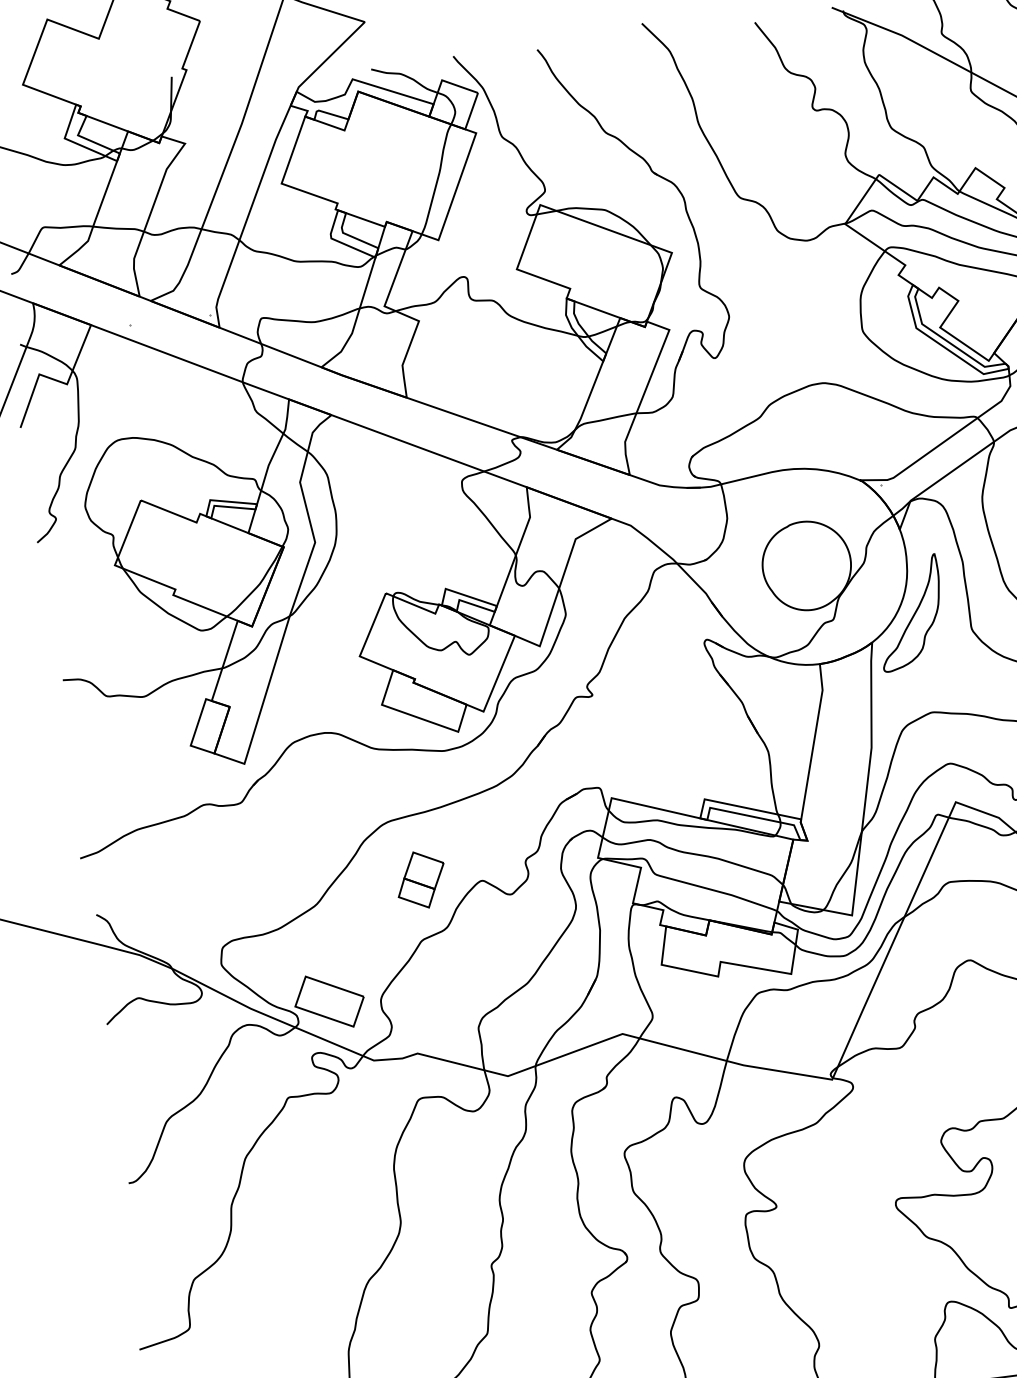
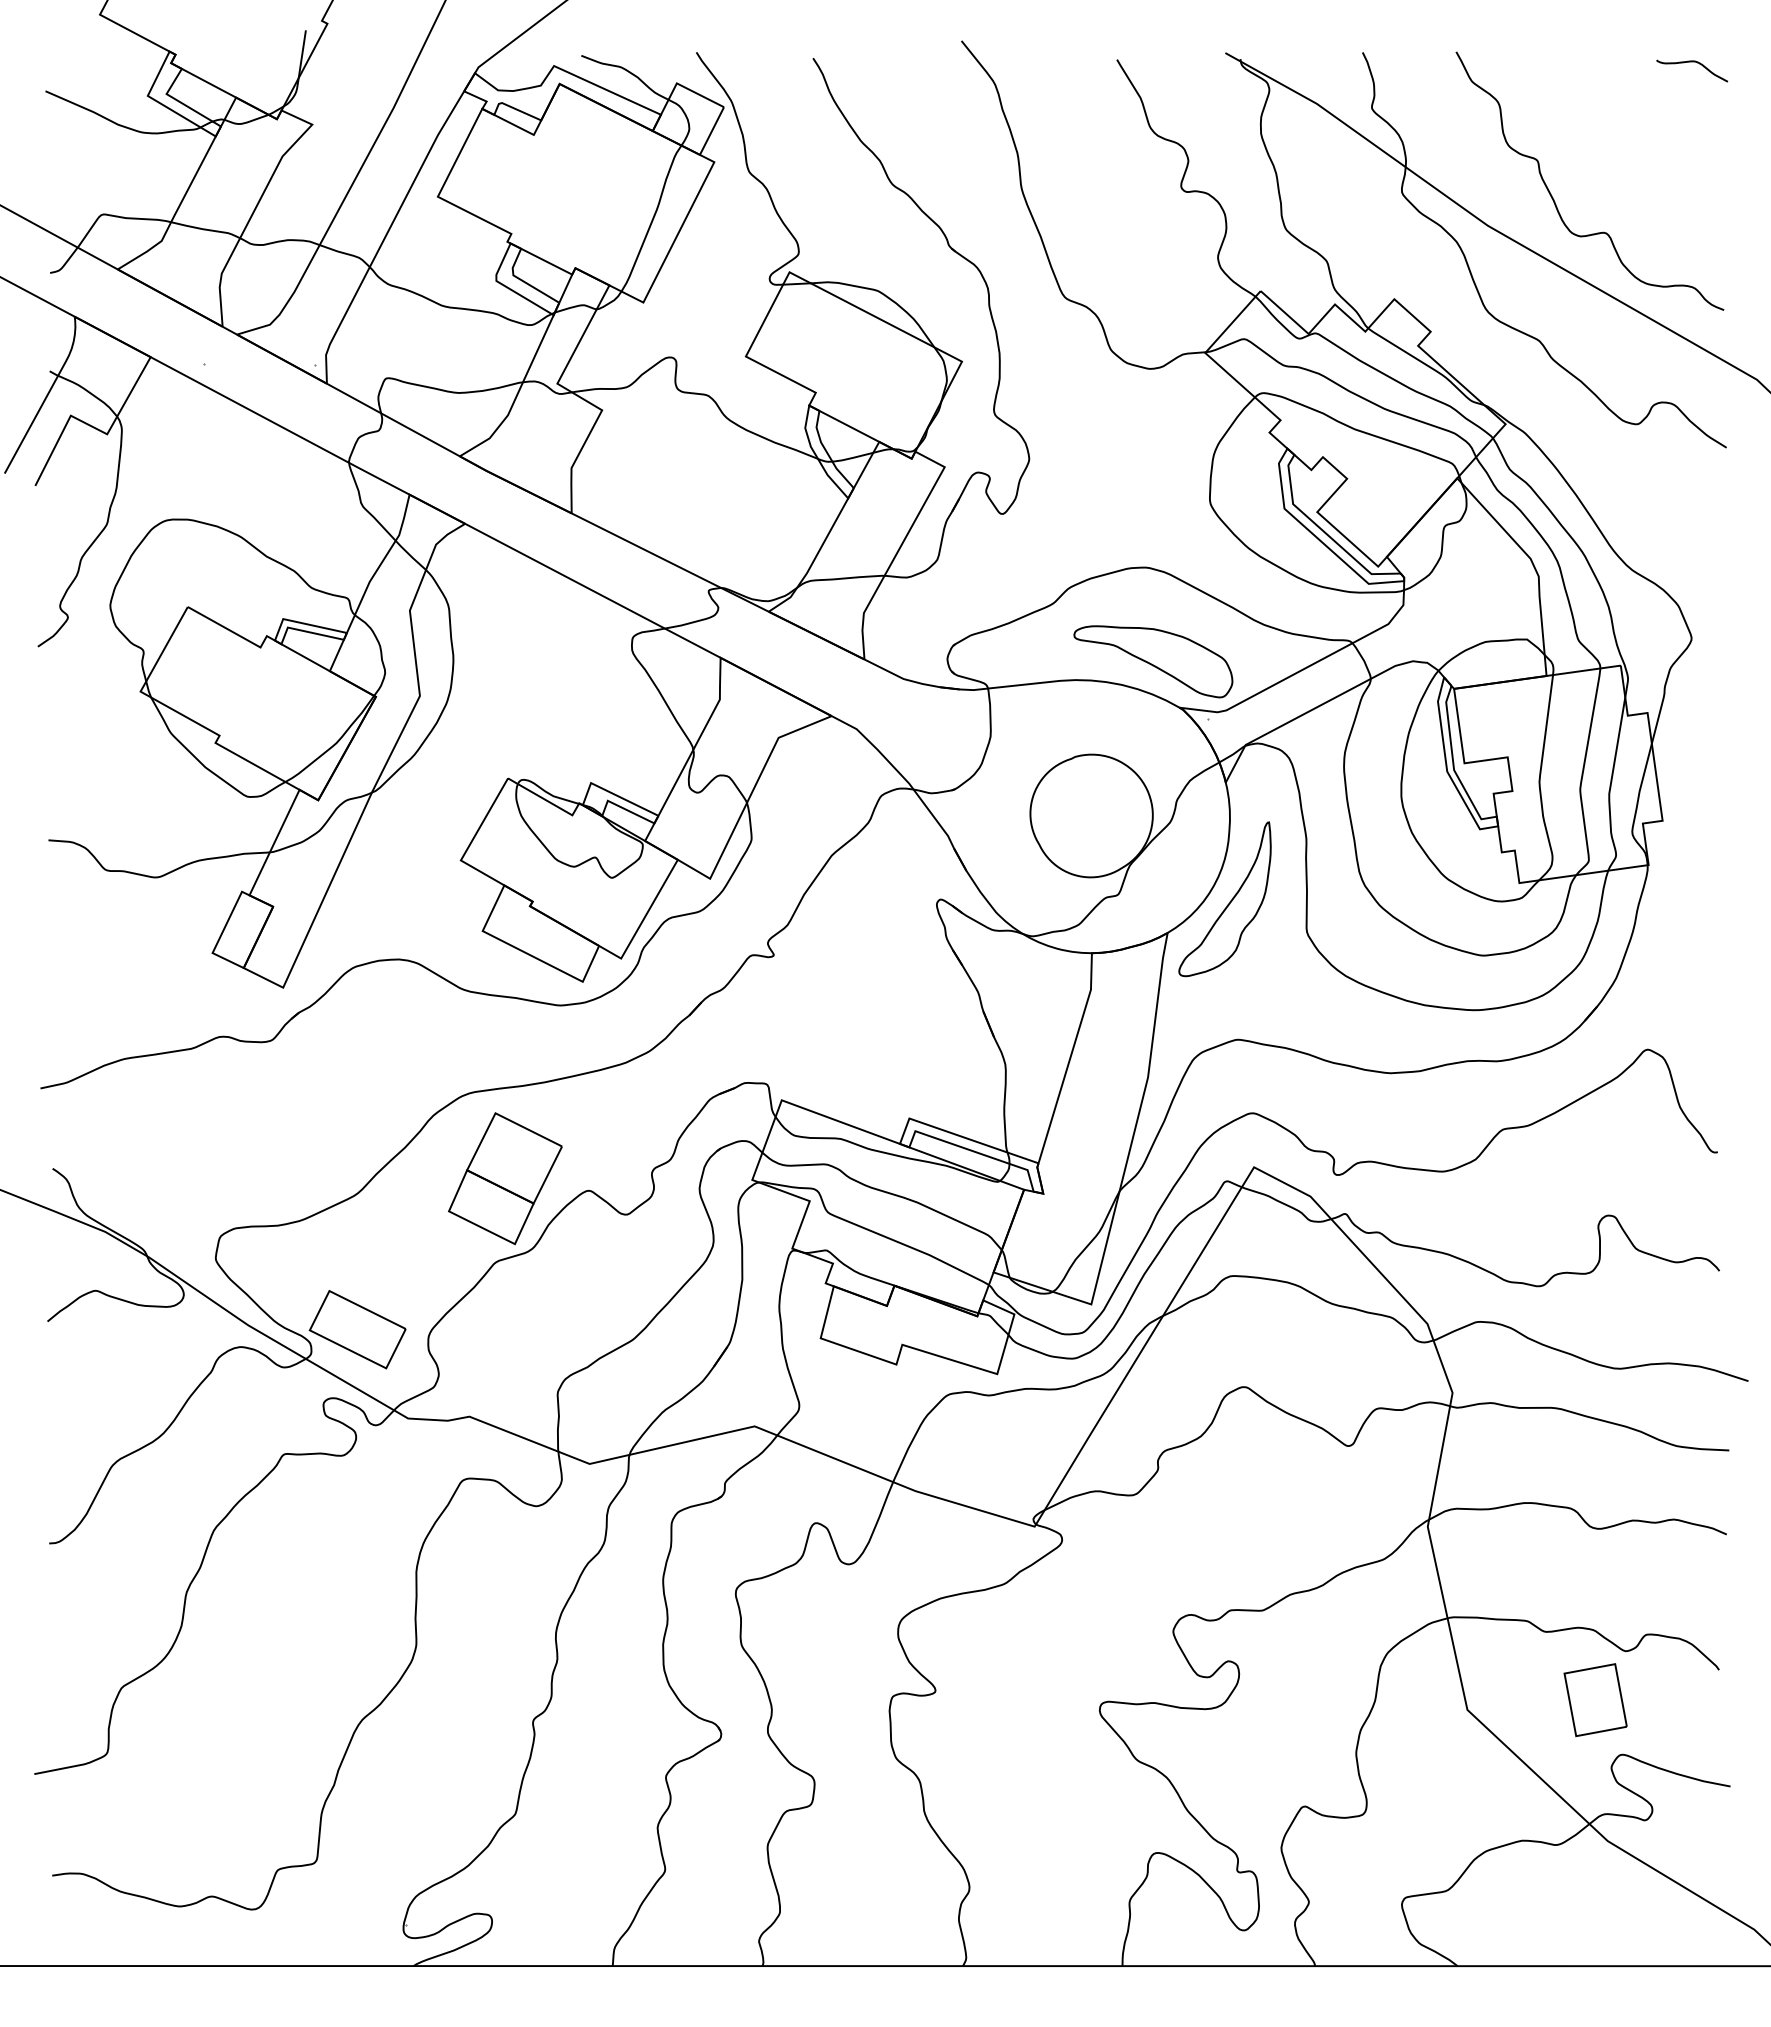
part: (836, 449) -> (1153, 661), added
part: (421, 879) -> (505, 1178), size x1.67

